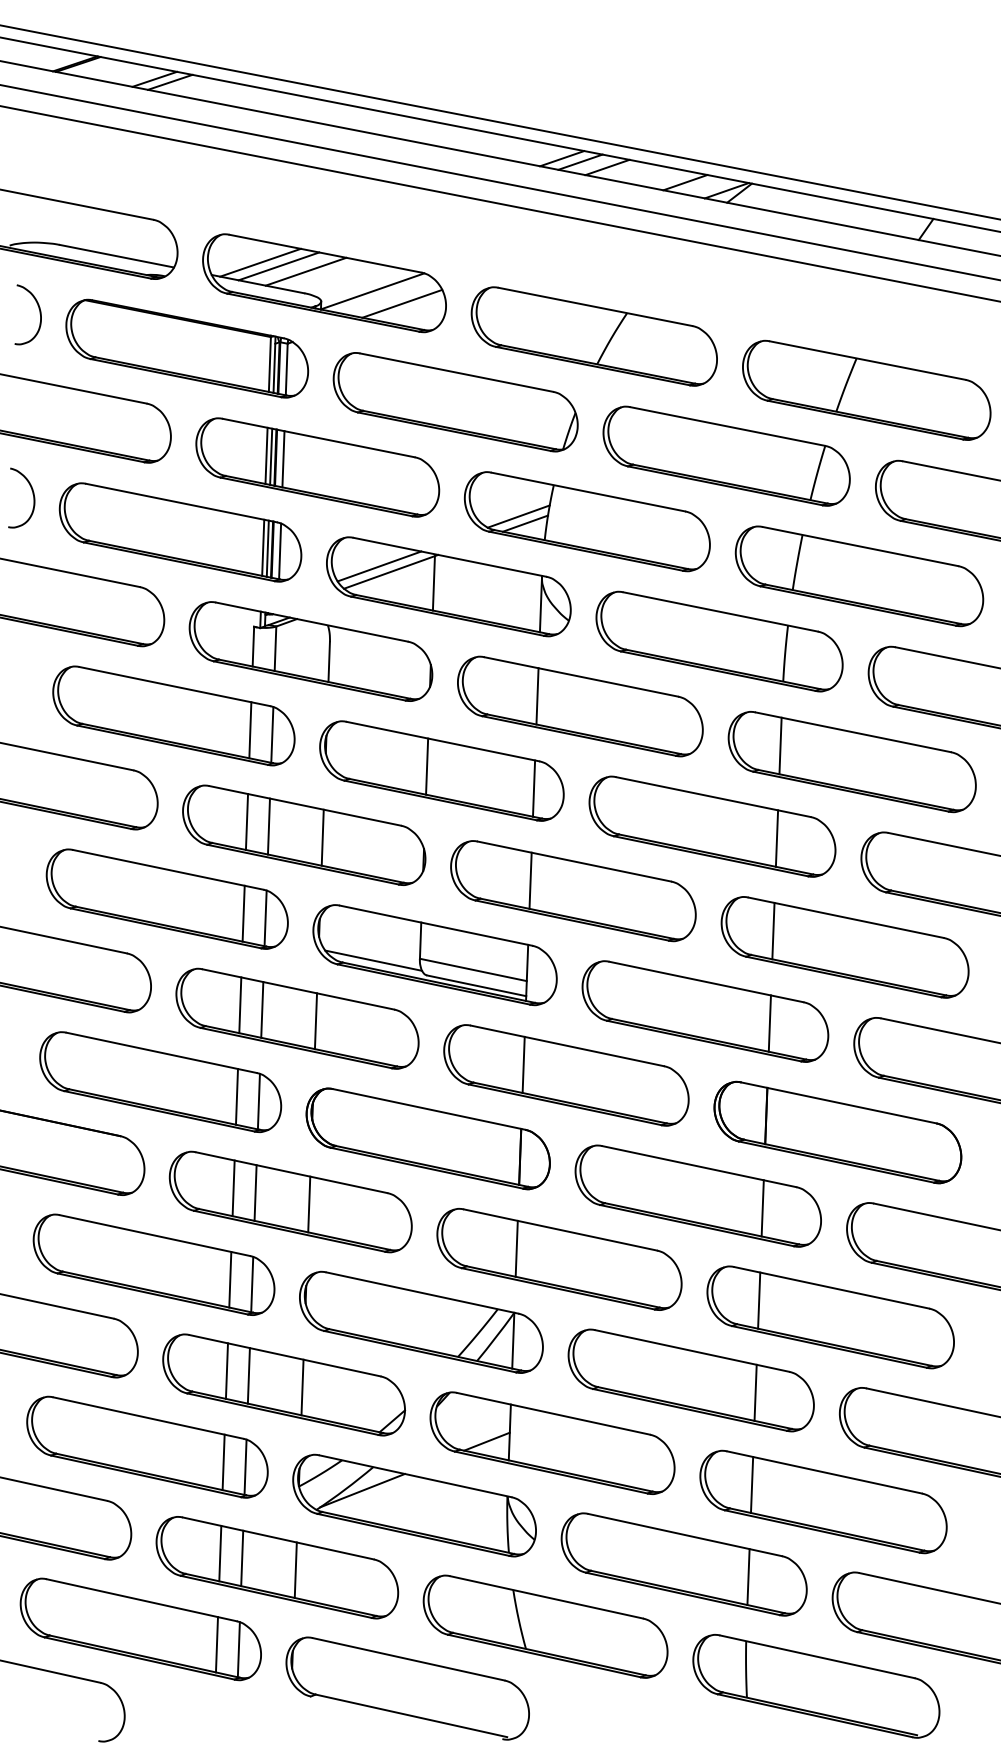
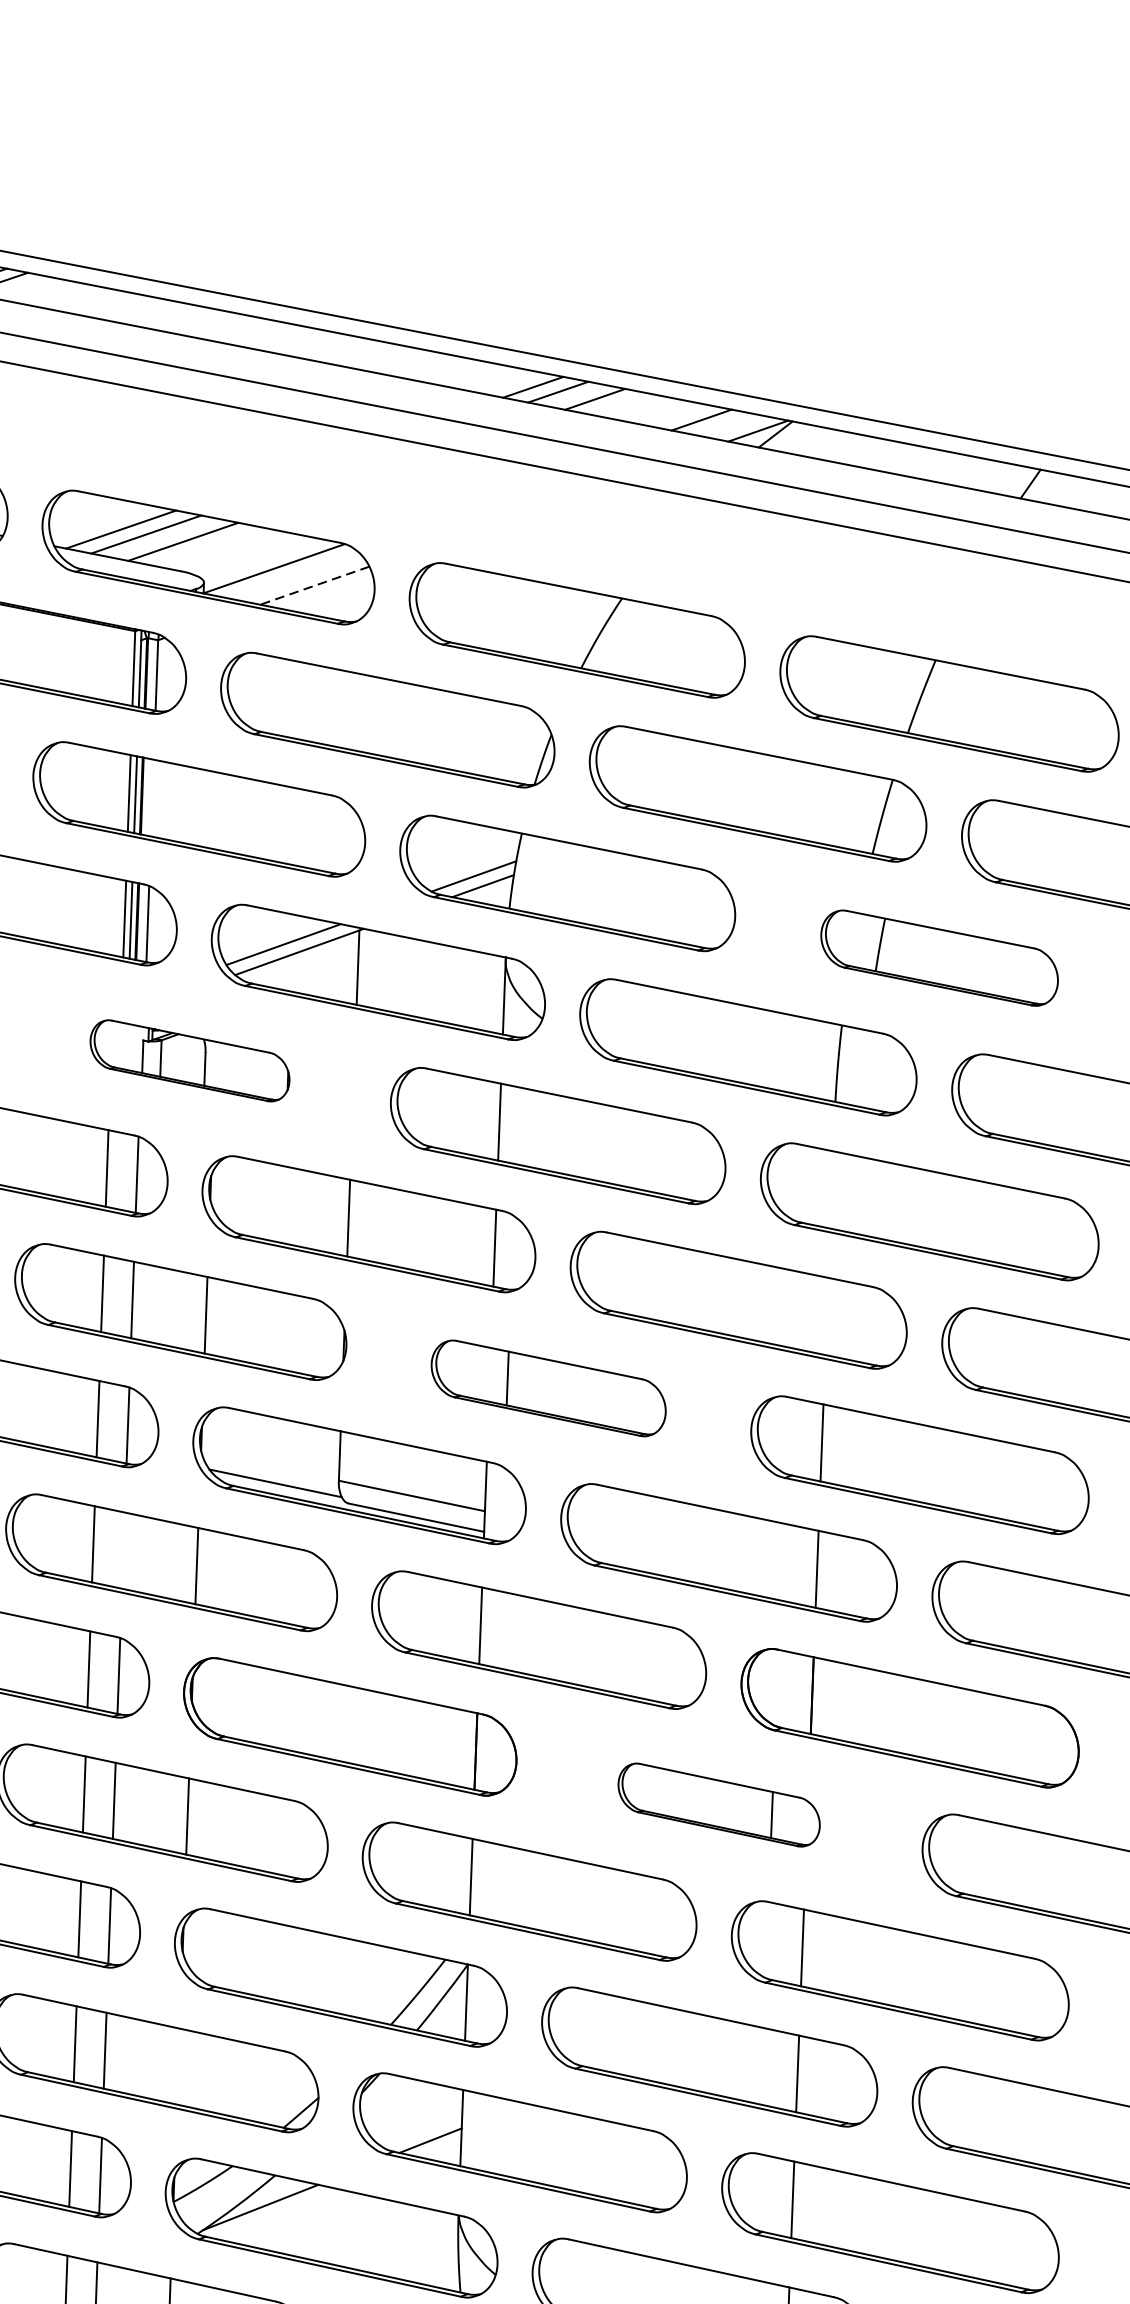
line: (401, 304) -> (313, 586), solid -> dashed
line: (283, 459) -> (152, 798), removed
part: (859, 576) -> (939, 958), size x0.7
part: (310, 651) -> (189, 1060), size x0.6
line: (780, 745) -> (831, 1189), removed
line: (776, 838) -> (826, 1316), removed
part: (573, 891) -> (548, 1388), size x0.7
line: (262, 1009) -> (123, 1550), removed
part: (697, 1195) -> (718, 1804), size x0.6
line: (302, 1387) -> (178, 2066), removed

